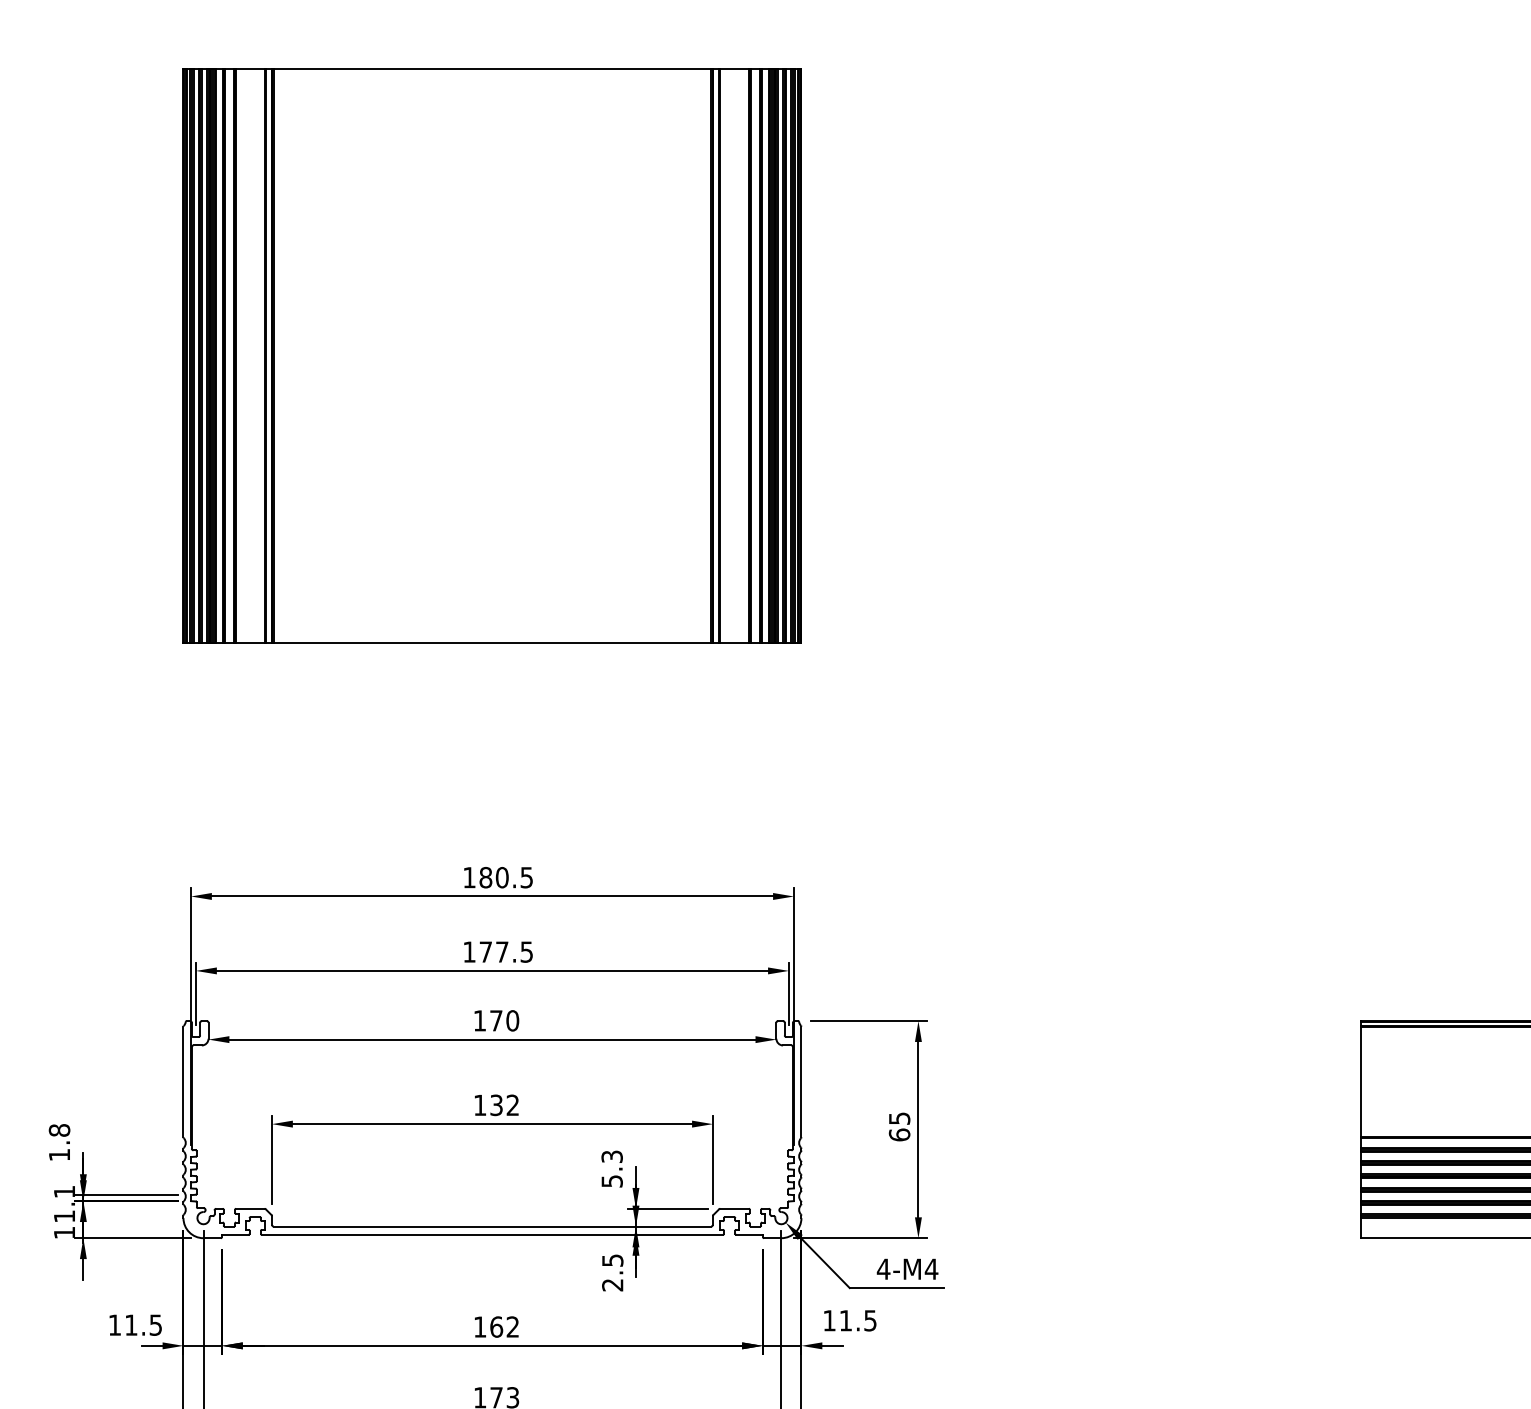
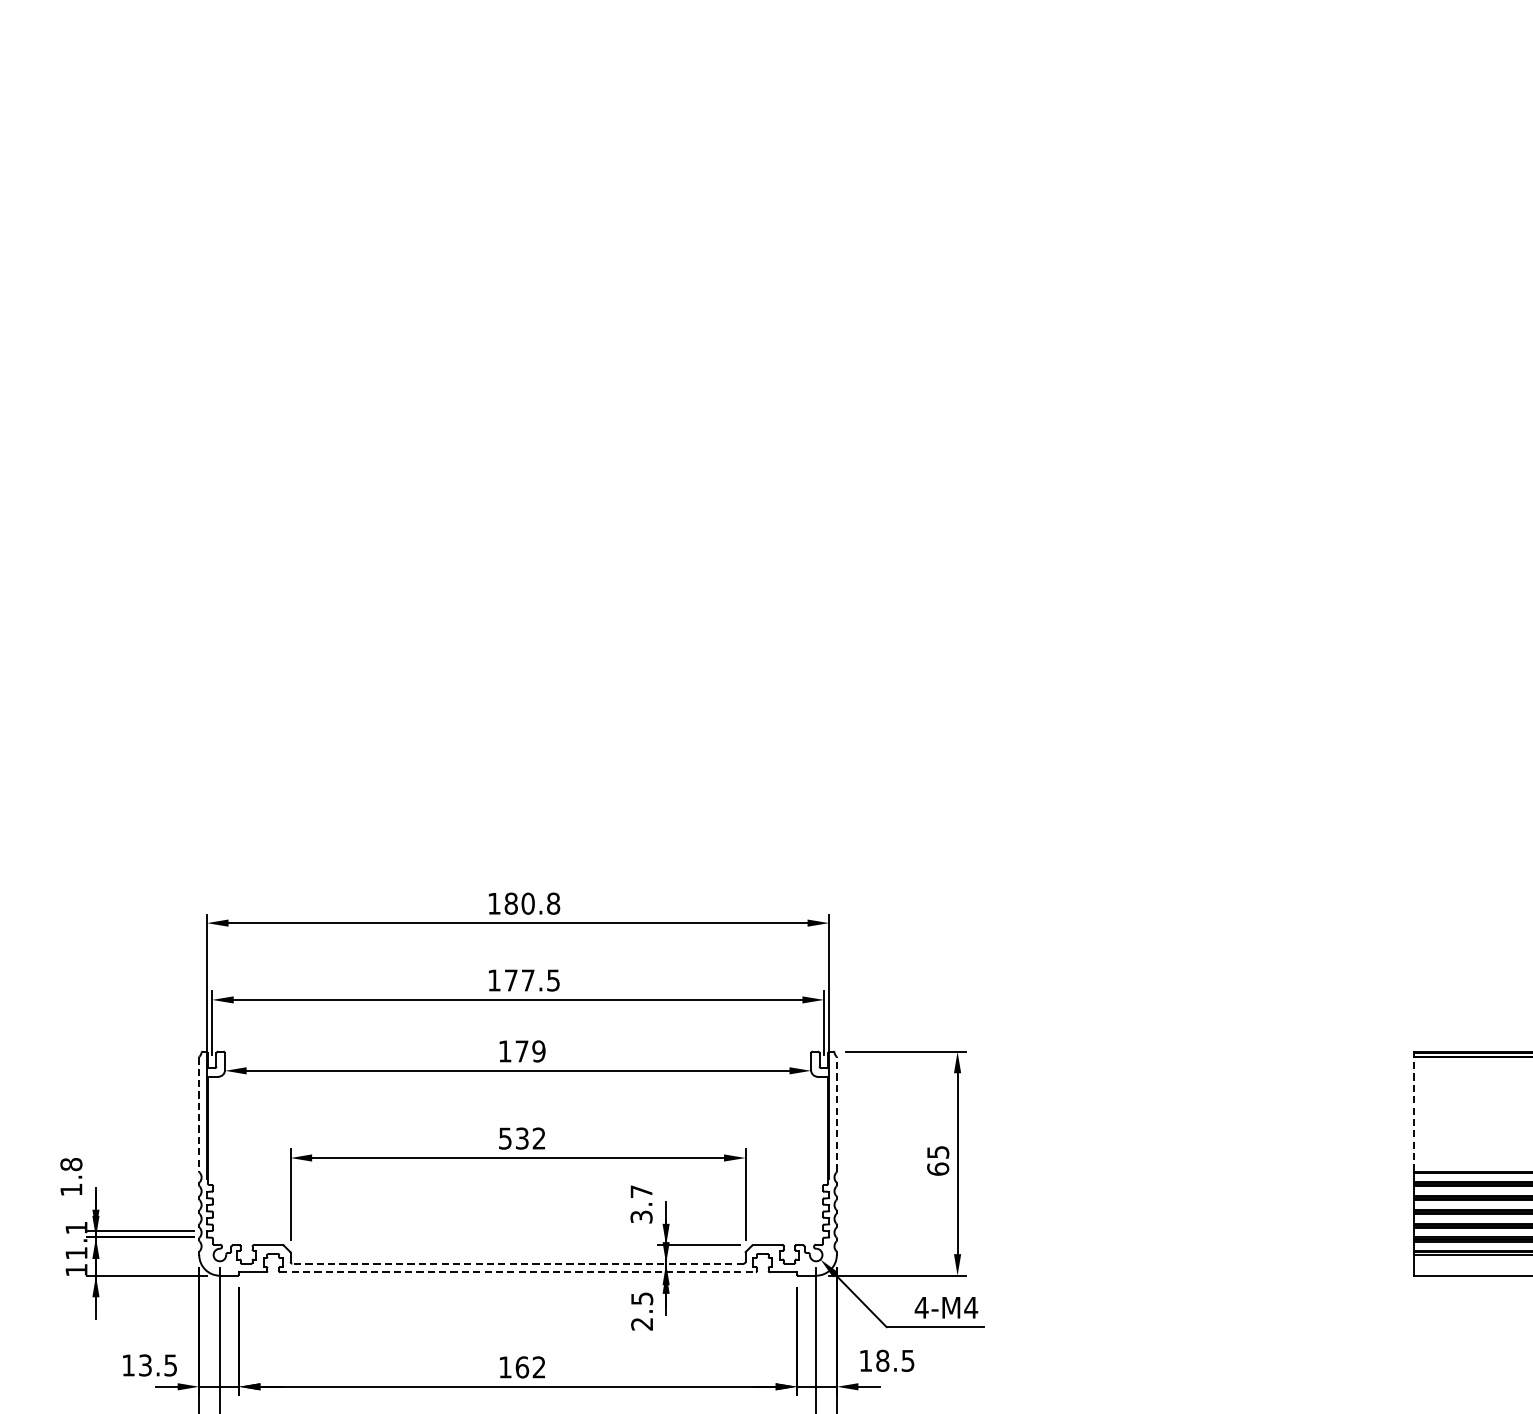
part: (491, 355) -> (517, 364), removed
text: (526, 877) -> (553, 903), 180.5 -> 180.8
text: (512, 1020) -> (538, 1051), 170 -> 179
line: (801, 1081) -> (836, 1114), solid -> dashed
line: (1360, 1081) -> (1413, 1114), solid -> dashed
line: (183, 1082) -> (199, 1115), solid -> dashed
text: (480, 1105) -> (505, 1138), 132 -> 532
text: (611, 1168) -> (640, 1203), 5.3 -> 3.7
line: (492, 1226) -> (518, 1263), solid -> dashed
line: (492, 1234) -> (518, 1271), solid -> dashed
text: (845, 1320) -> (882, 1360), 11.5 -> 18.5
text: (131, 1324) -> (145, 1364), 11.5 -> 13.5

